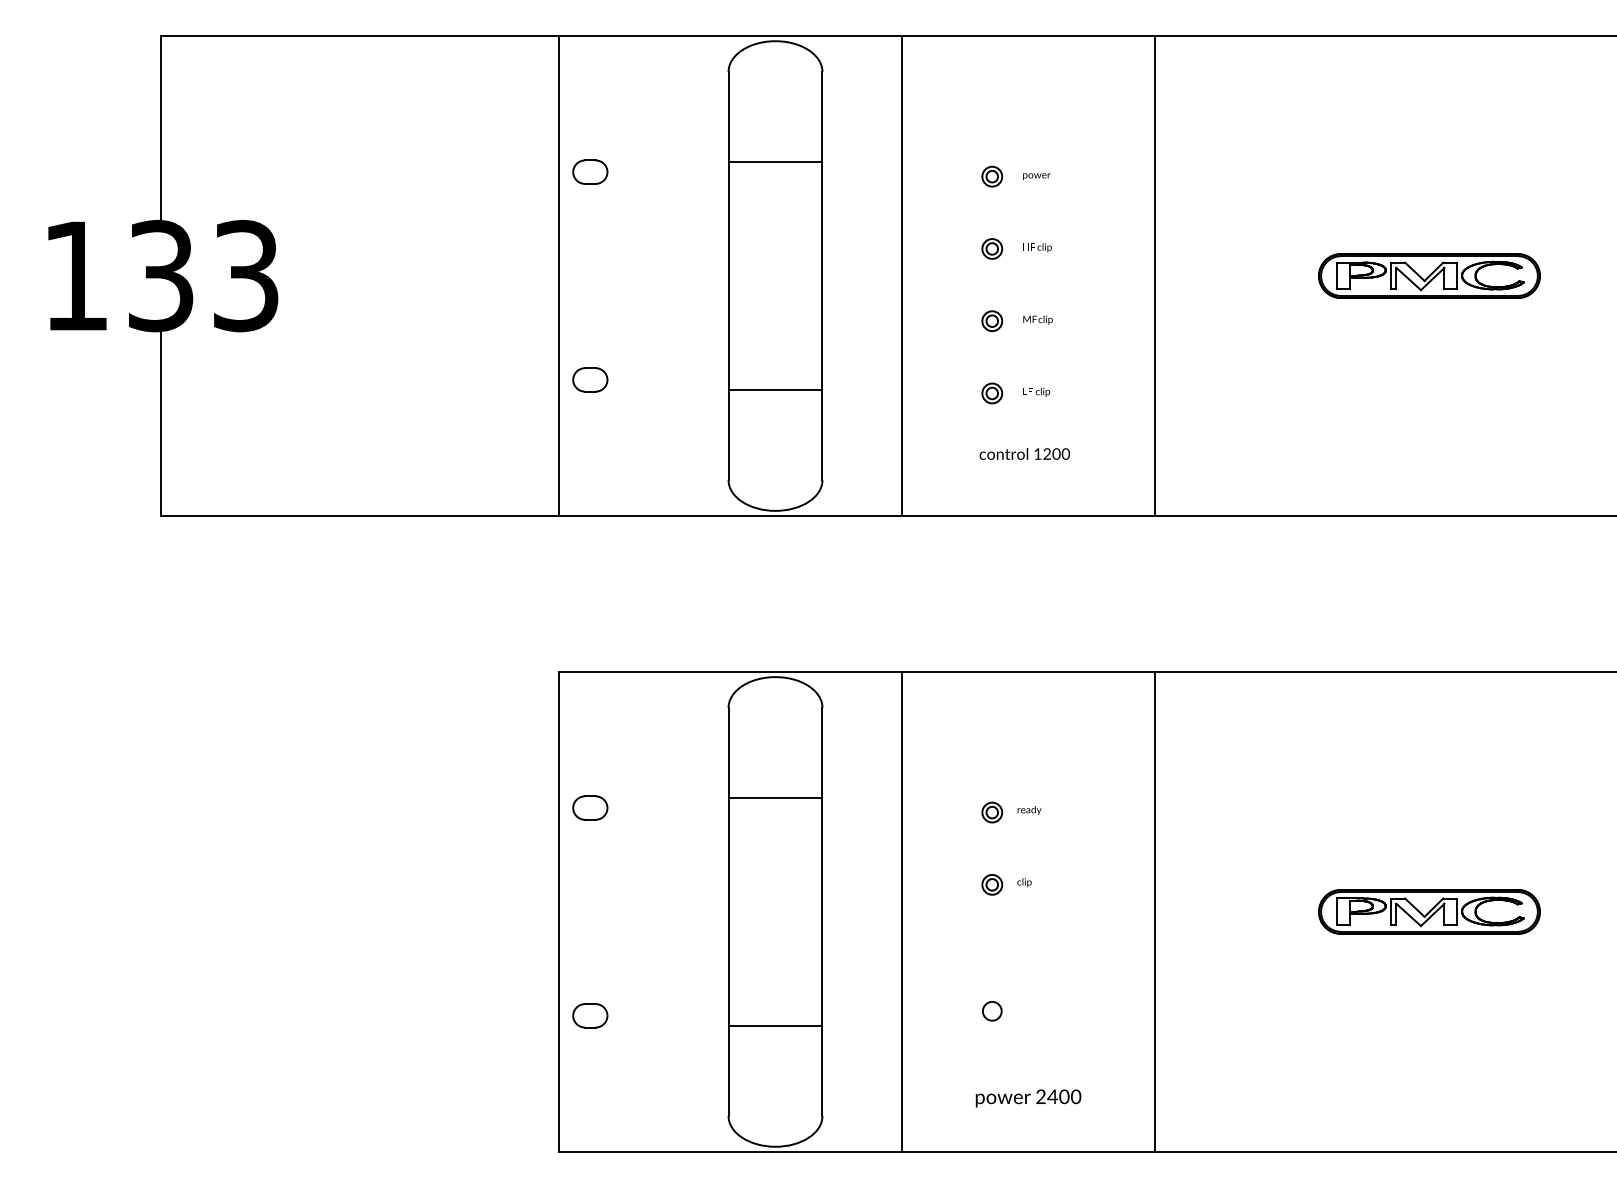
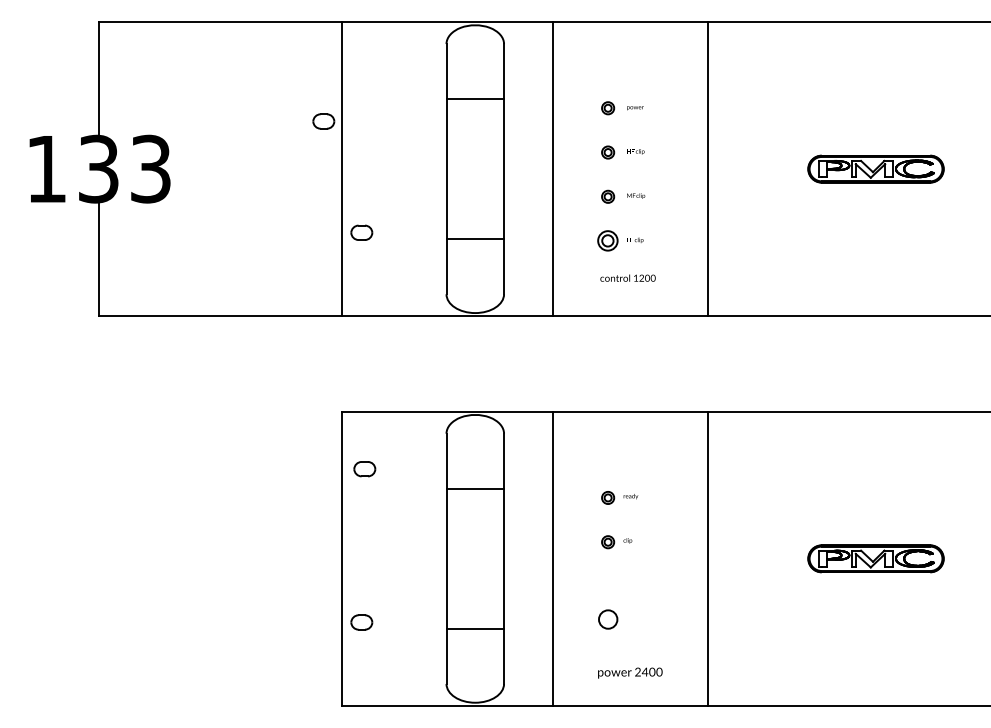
part: (589, 172) -> (323, 121), moved
part: (992, 394) -> (608, 241), size x1.6
part: (589, 808) -> (364, 469), moved
circle: (991, 1010) -> (607, 619), size x1.6

